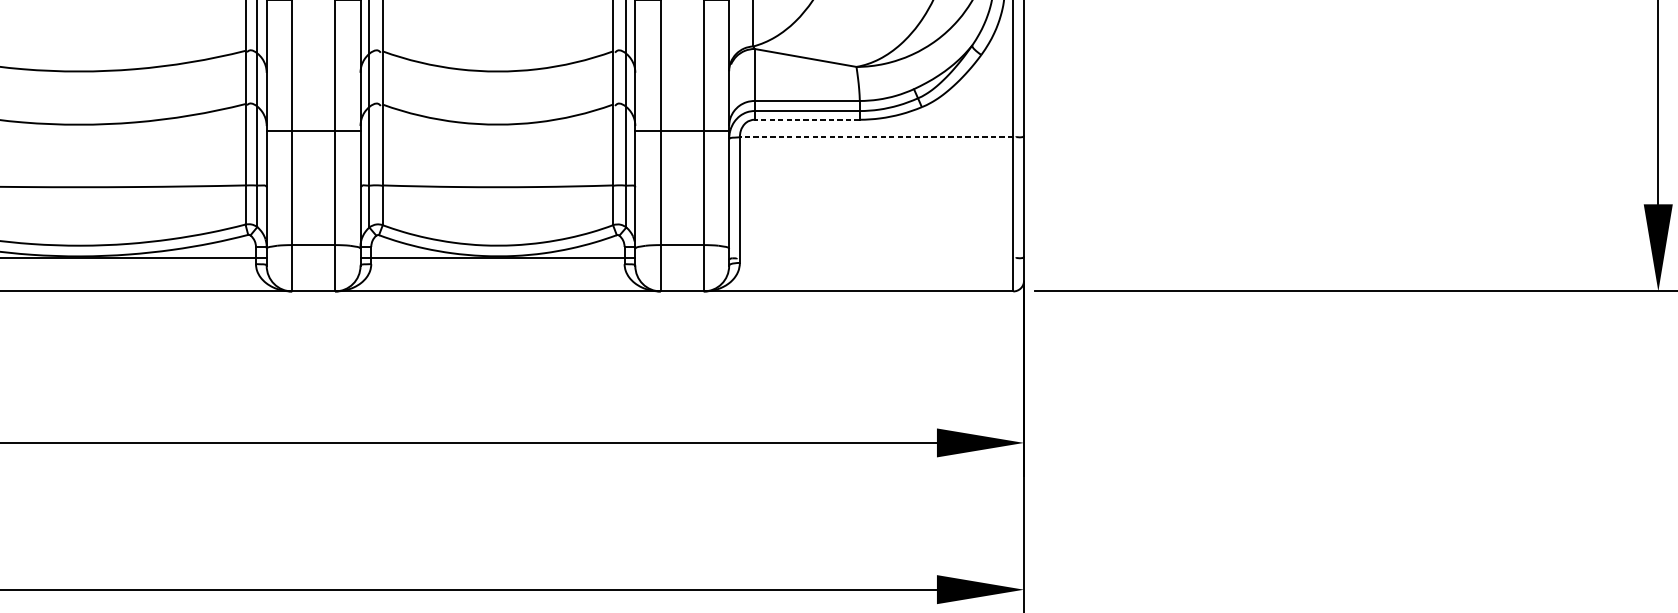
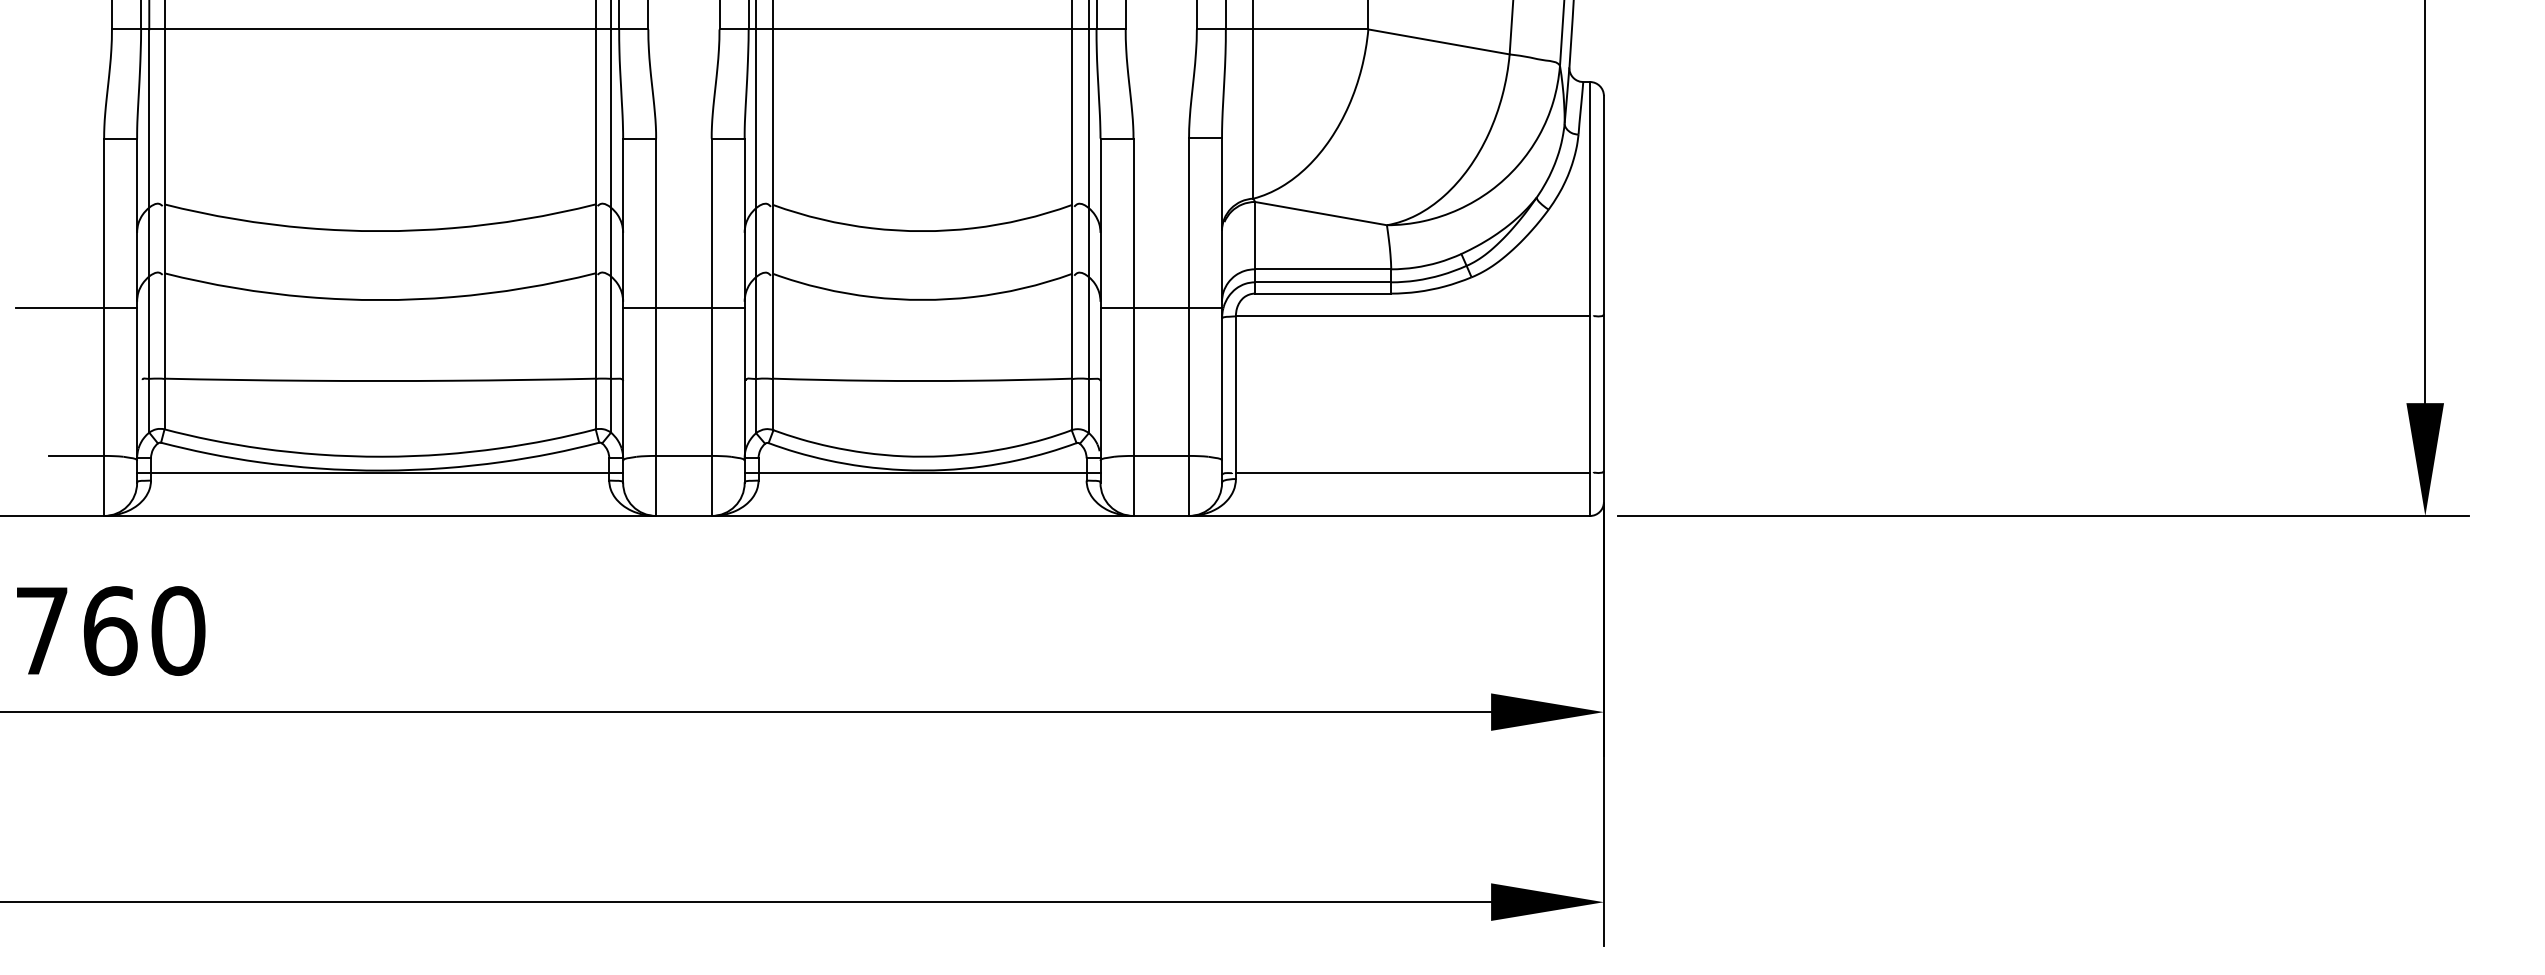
line: (806, 119) -> (1322, 293), dashed -> solid
line: (876, 137) -> (1412, 316), dashed -> solid
line: (876, 257) -> (1412, 472), added

